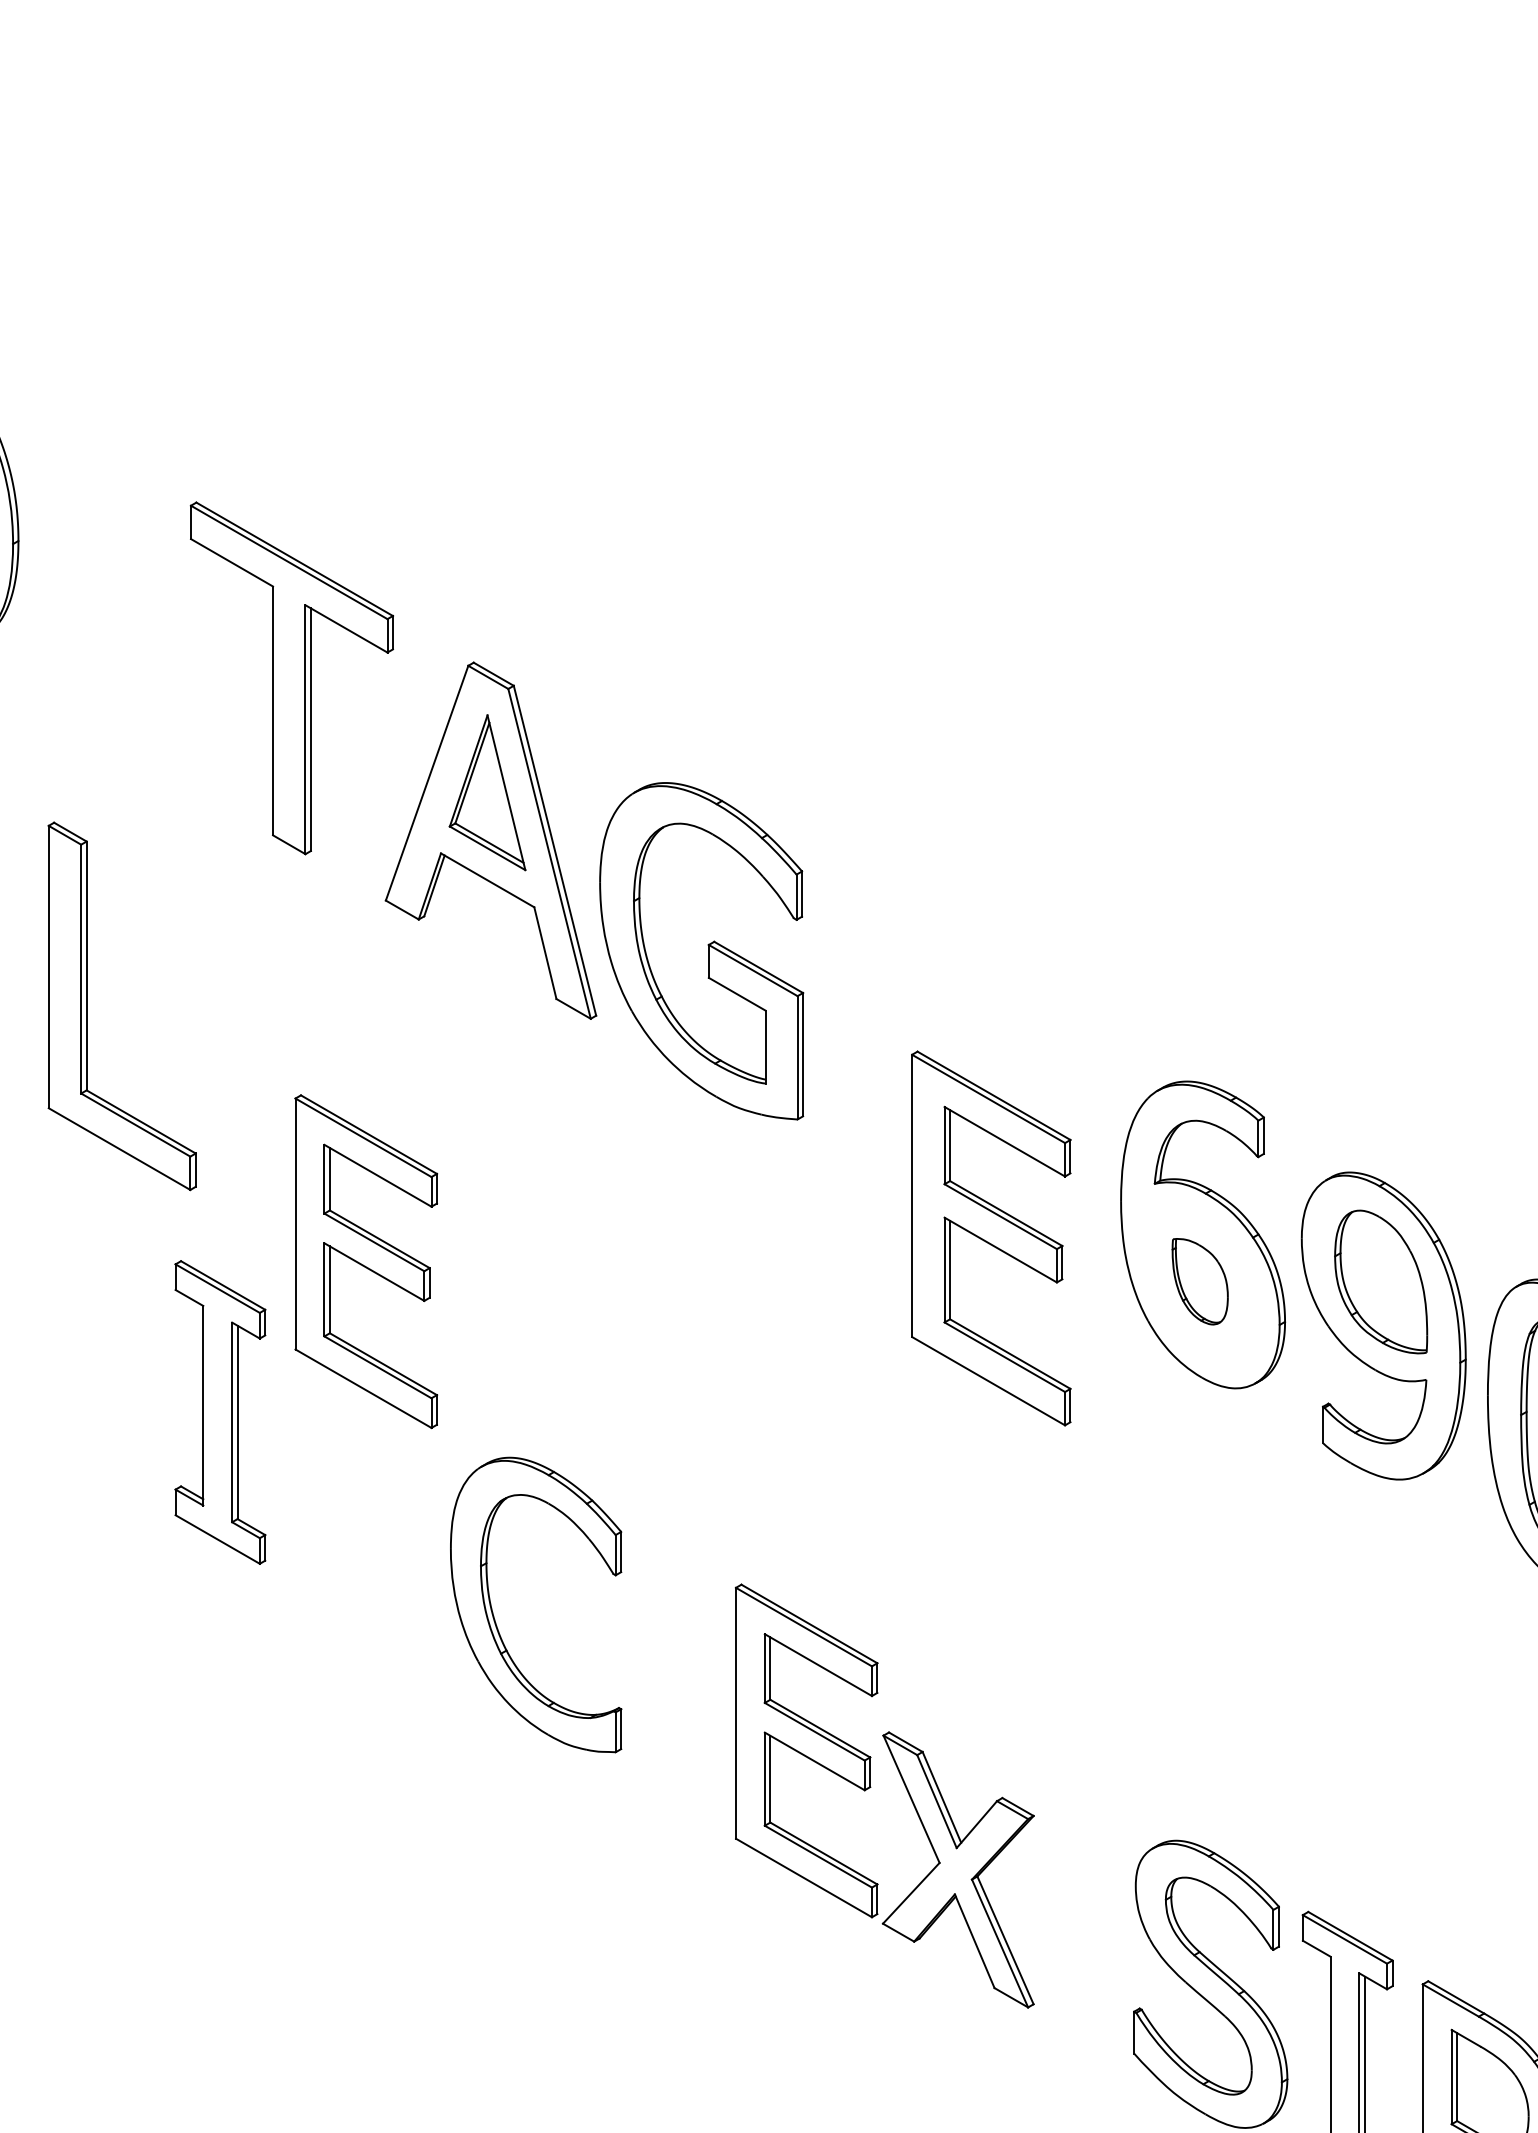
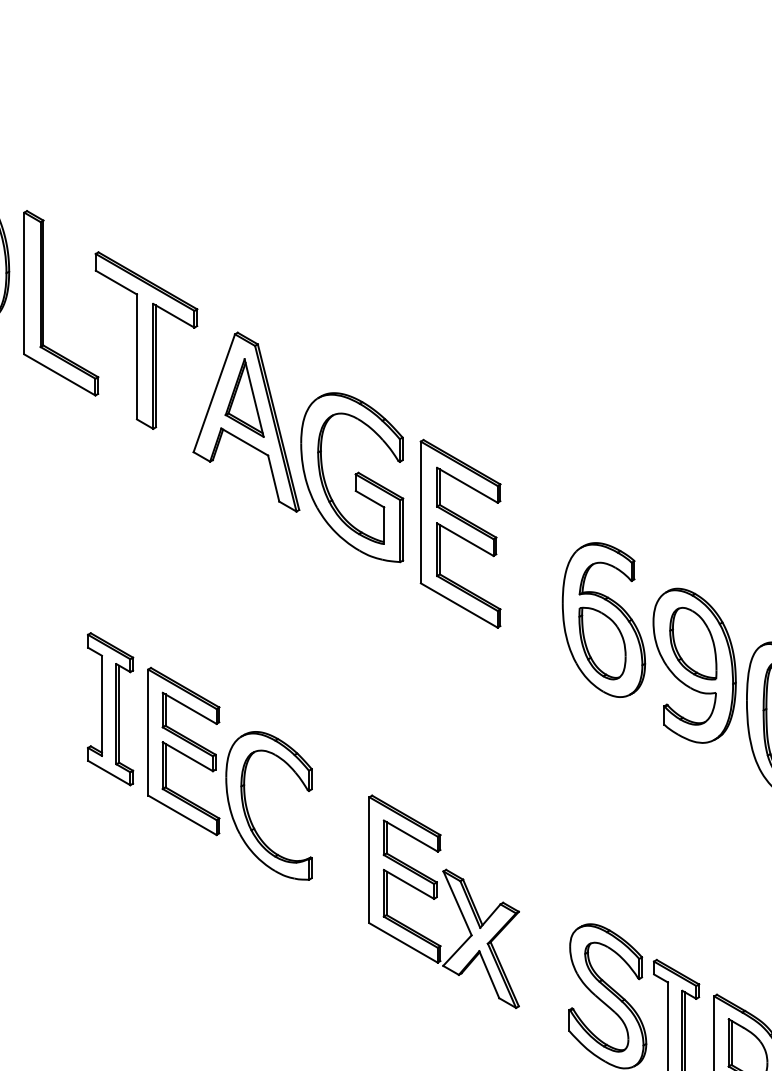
part: (86, 1006) -> (43, 303), moved
part: (991, 1237) -> (460, 533), moved
part: (365, 1261) -> (183, 751), moved
part: (1200, 1281) -> (602, 643), size x1.67

